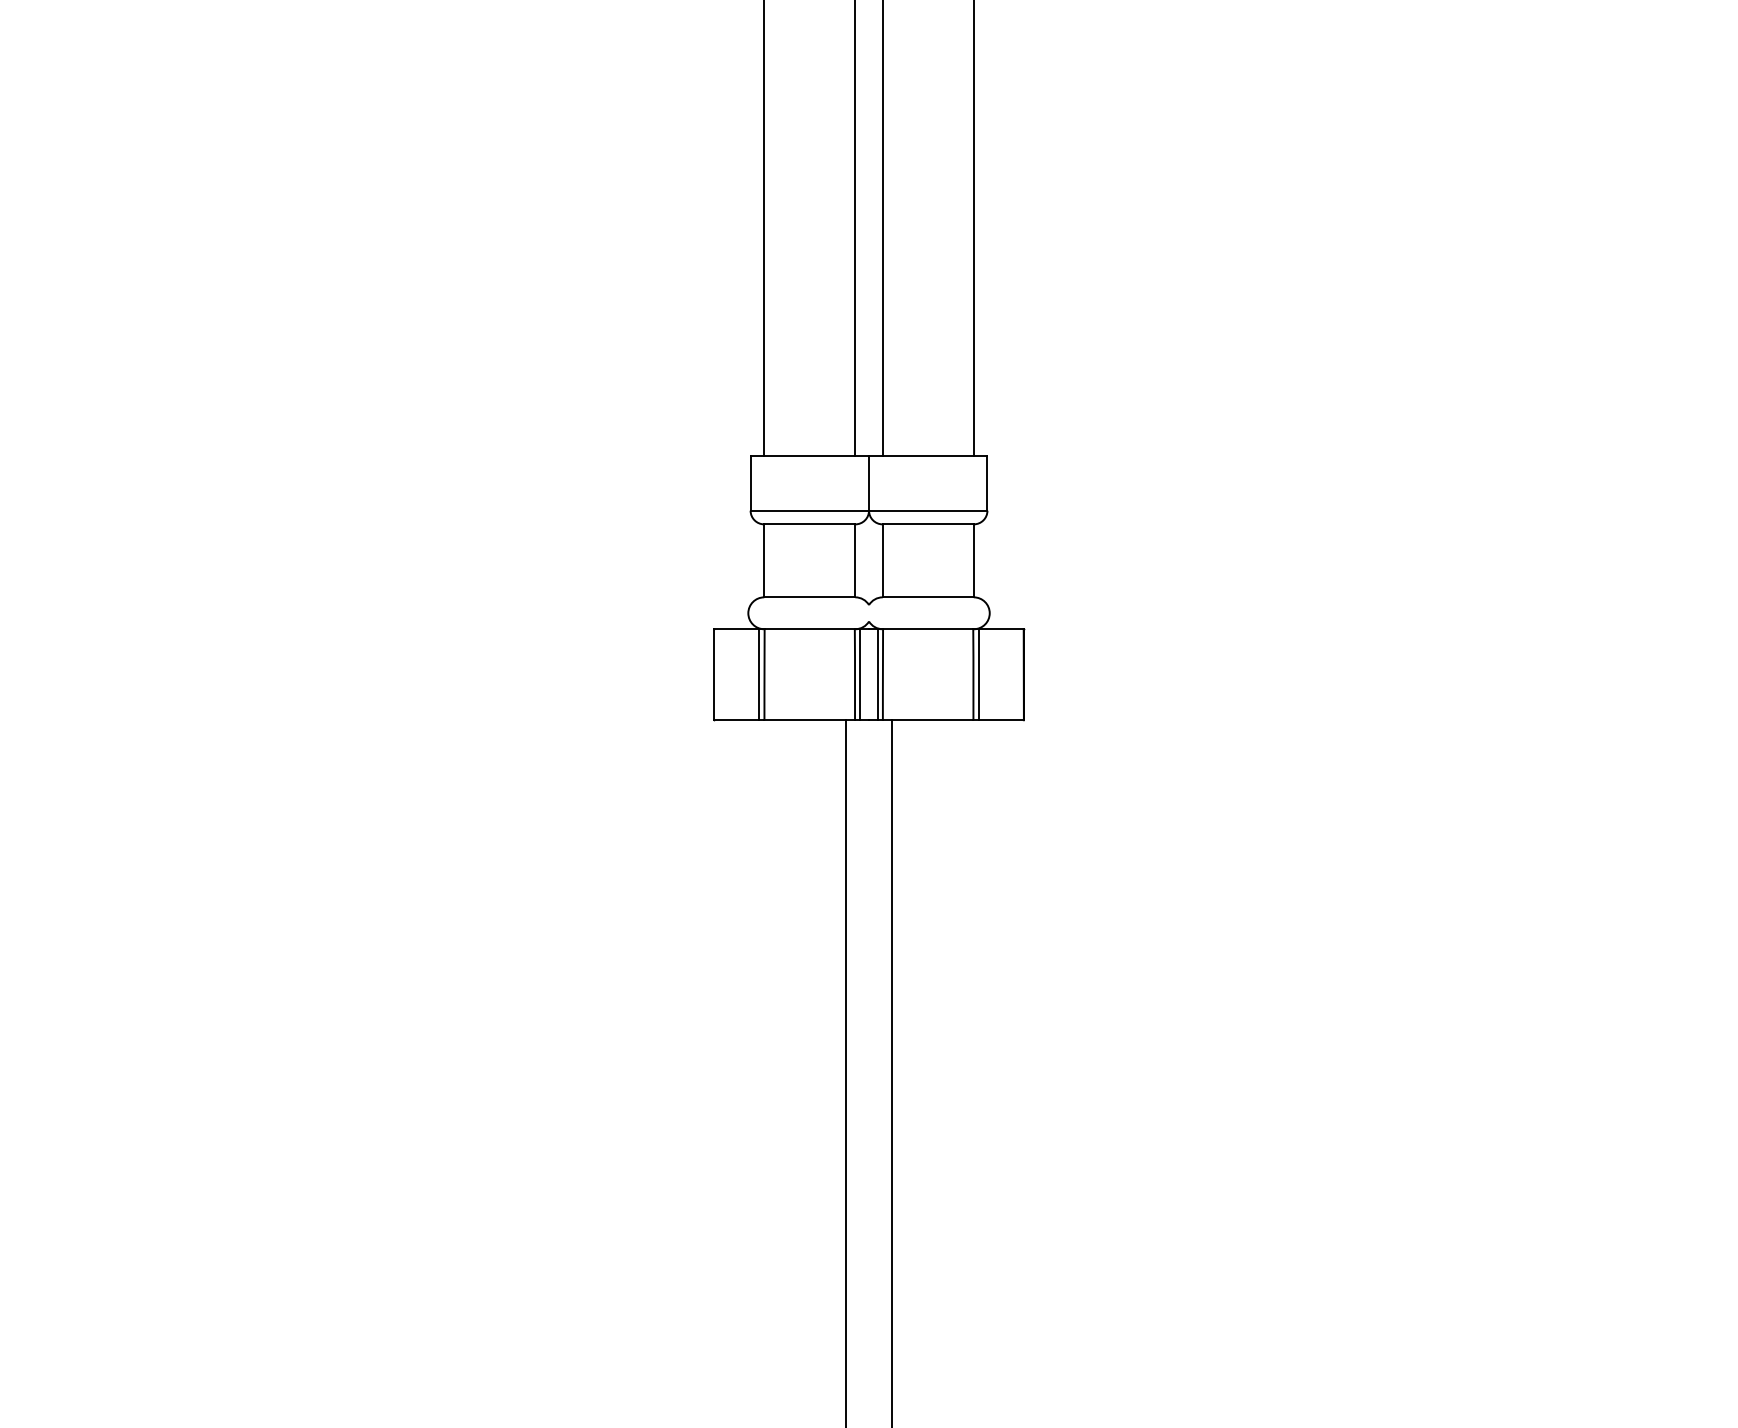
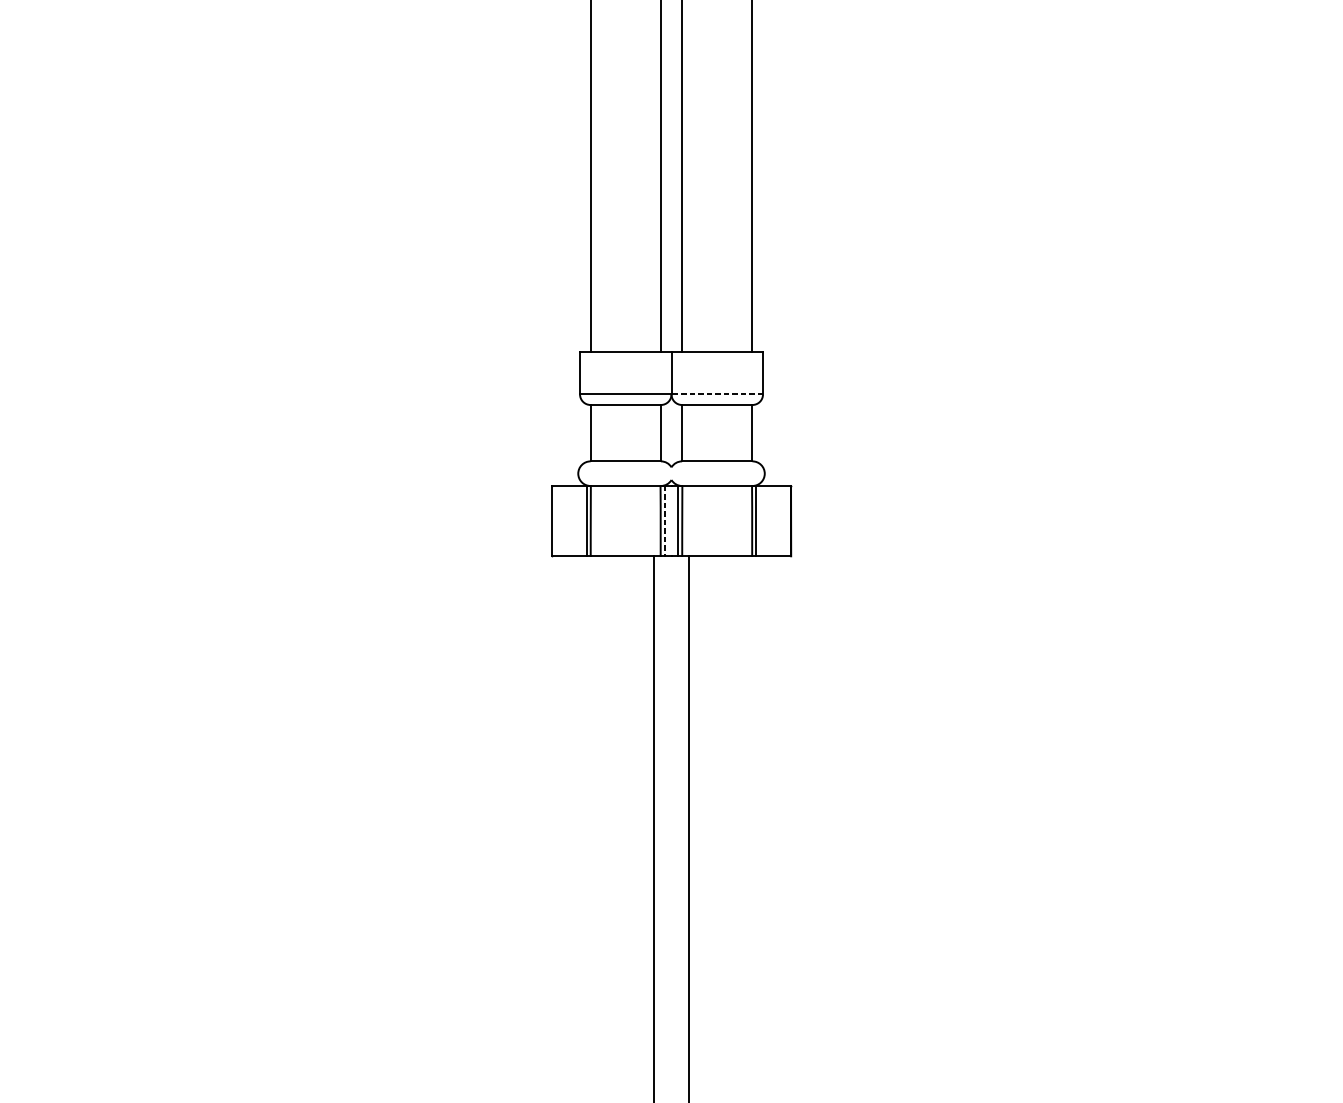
line: (927, 510) -> (716, 394), solid -> dashed
line: (860, 674) -> (664, 520), solid -> dashed

